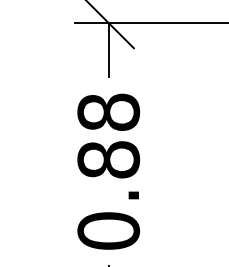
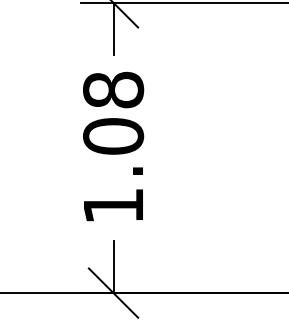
text: (108, 195) -> (113, 171), 0.88 -> 1.08

